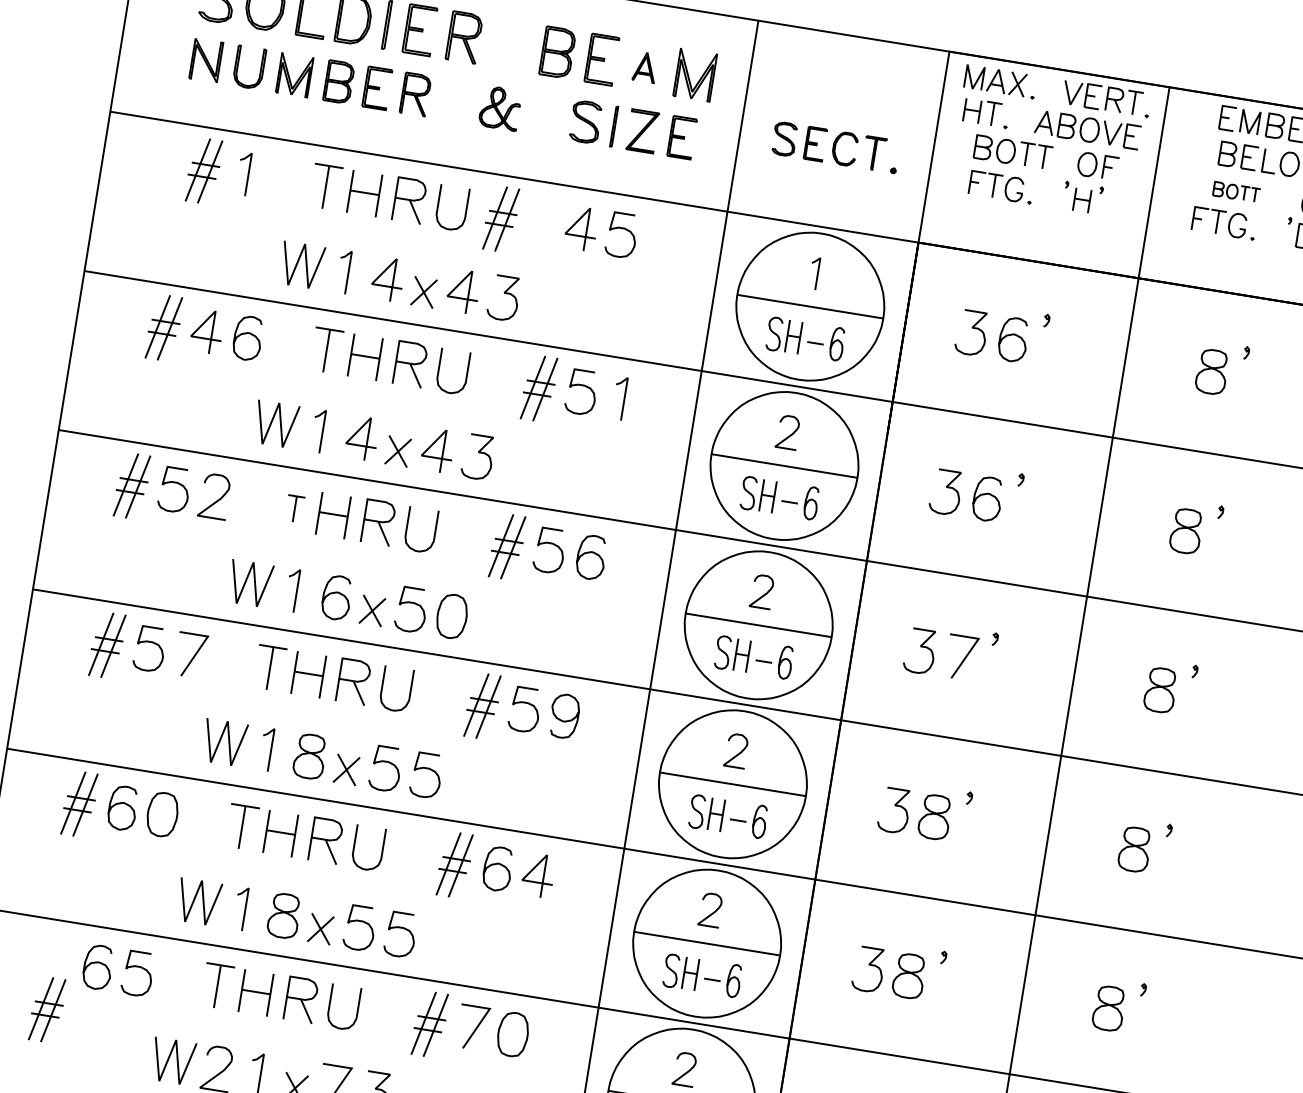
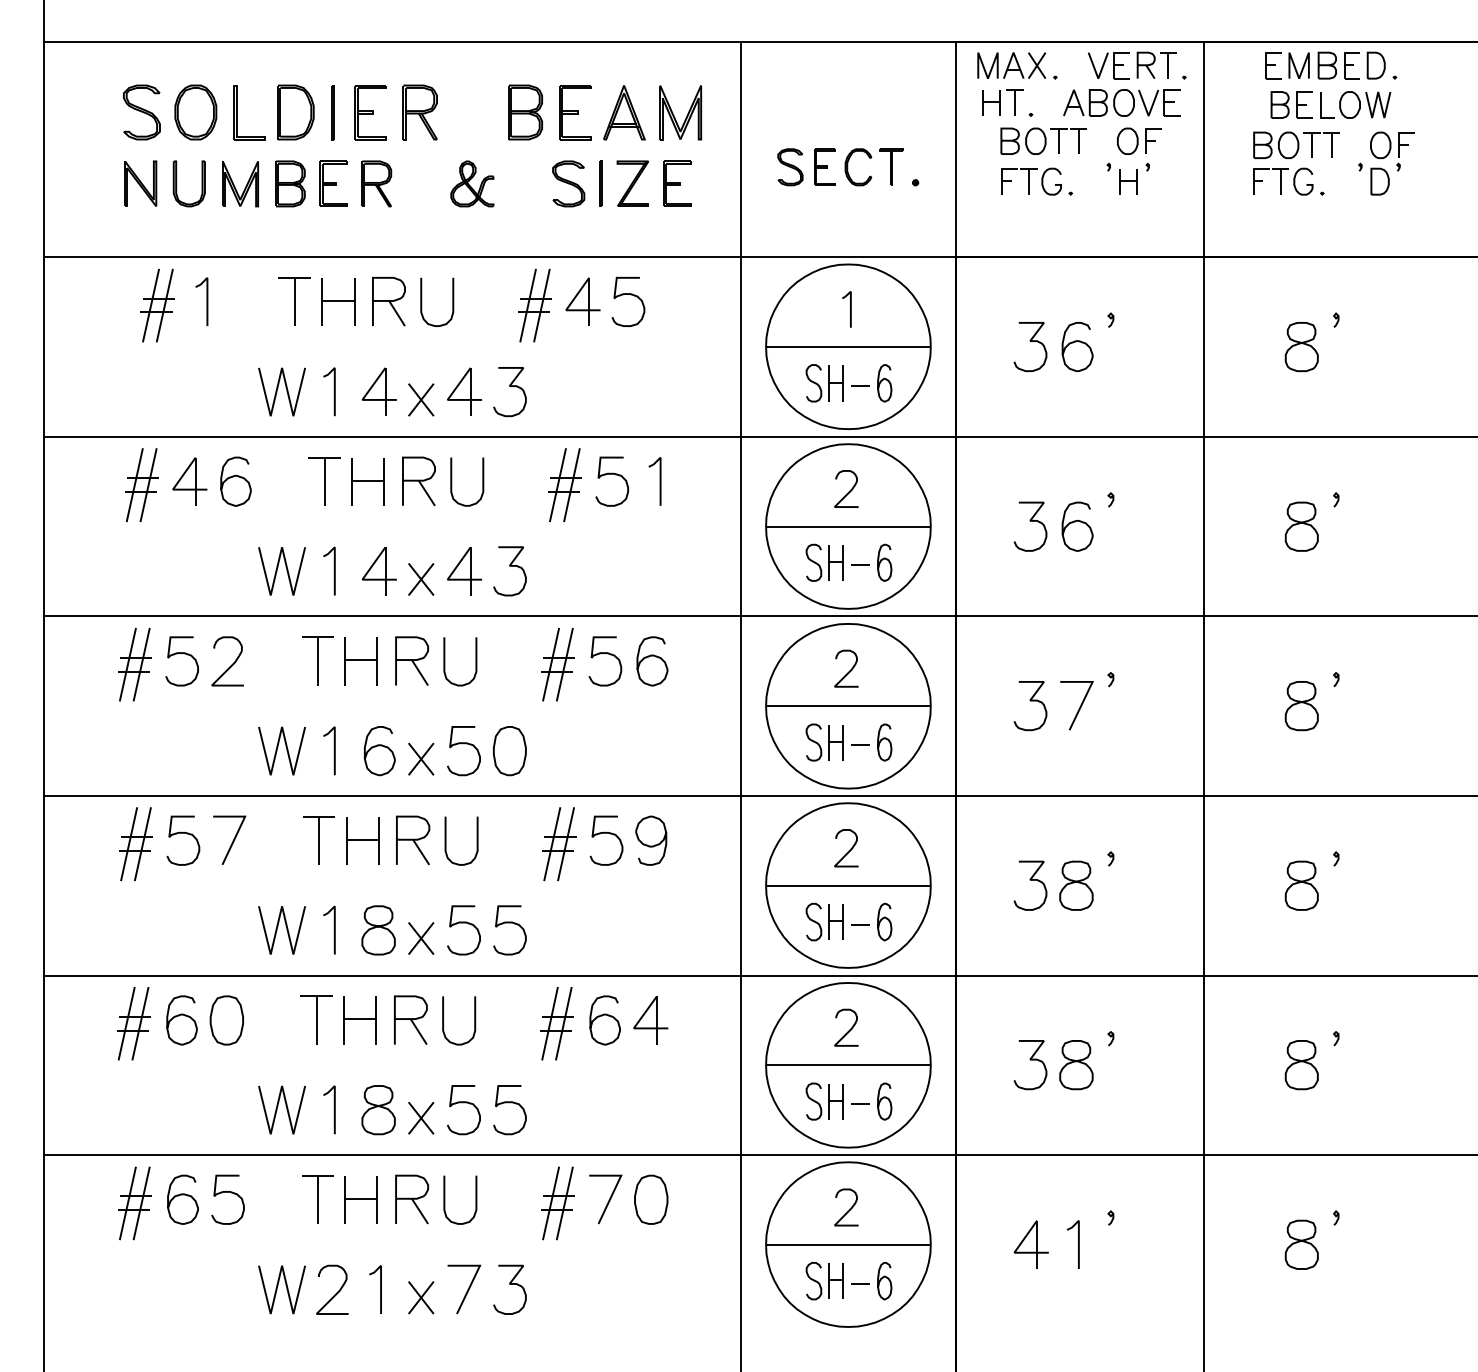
part: (645, 66) -> (624, 112), size x1.67
part: (1236, 191) -> (1296, 144), size x1.67
part: (500, 218) -> (534, 305), moved
part: (294, 508) -> (317, 660), size x1.67
part: (46, 1009) -> (134, 1203), moved

